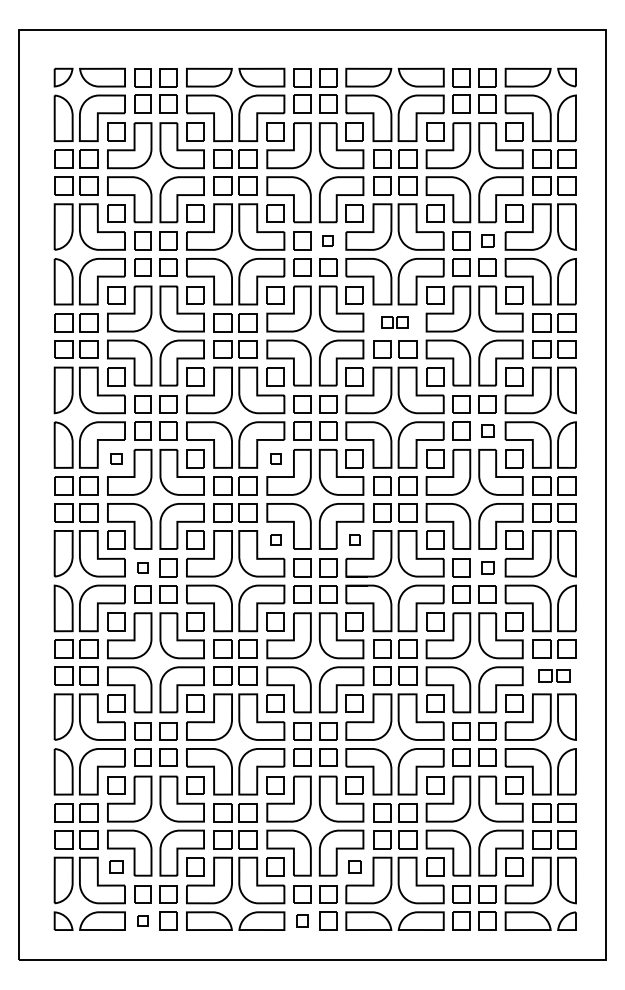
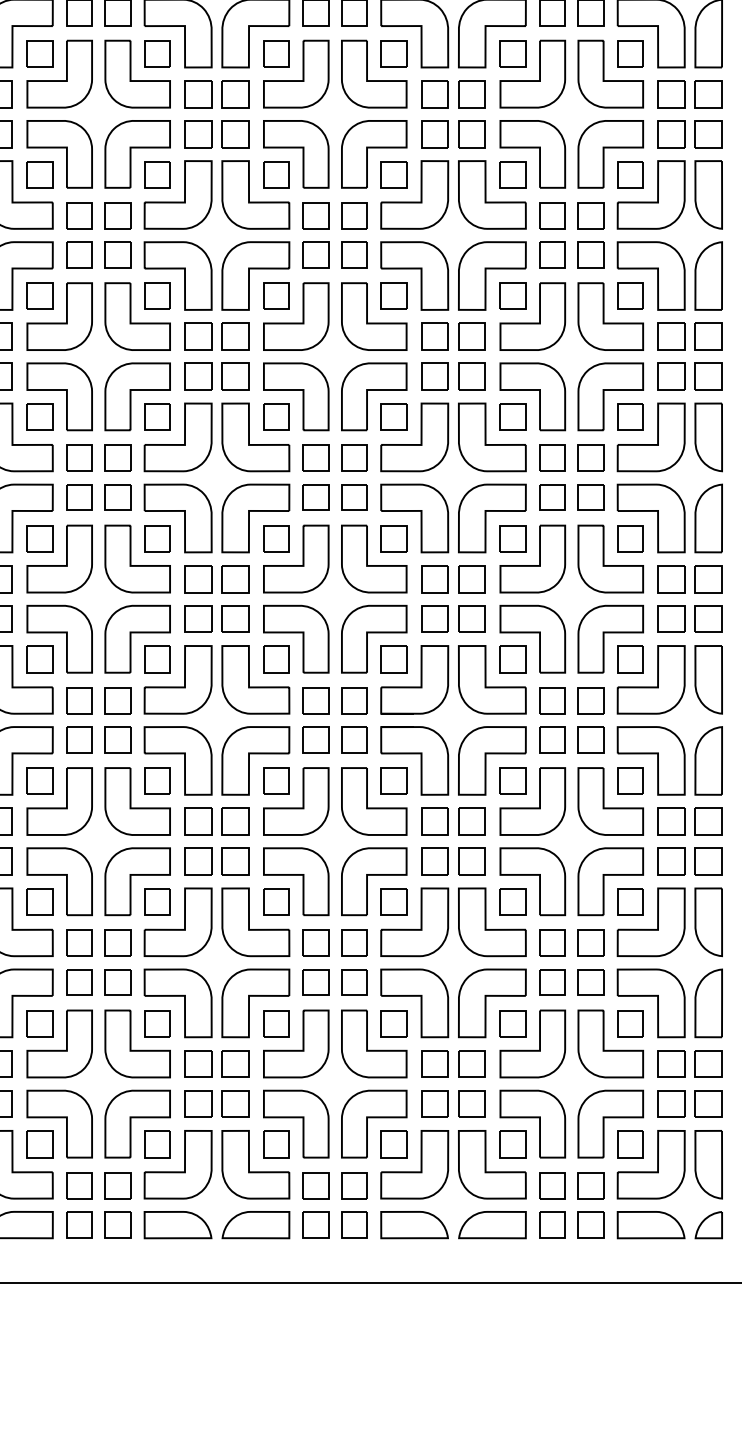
part: (328, 240) -> (354, 214), size x1.67
part: (487, 240) -> (590, 214), size x1.43
part: (395, 322) -> (454, 336), size x1.67
part: (487, 430) -> (590, 496), size x1.43
part: (116, 458) -> (40, 538), size x1.67
part: (275, 458) -> (276, 538), size x1.67
part: (275, 539) -> (276, 658), size x1.67
part: (354, 539) -> (393, 658), size x1.67
part: (142, 567) -> (78, 700), size x1.67
part: (487, 567) -> (590, 700), size x1.43
part: (554, 675) -> (690, 860), size x1.43
part: (116, 866) -> (40, 1143), size x1.43
part: (354, 866) -> (393, 1143), size x1.43
part: (142, 920) -> (78, 1224), size x1.67
part: (302, 920) -> (316, 1224), size x1.43

